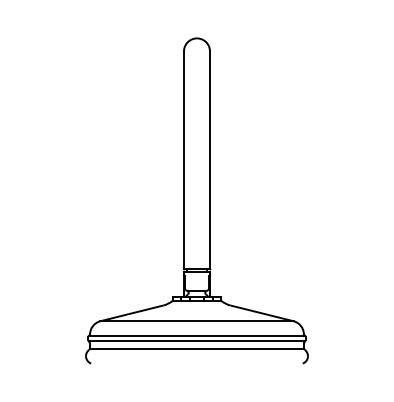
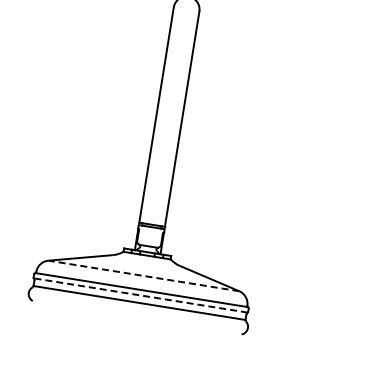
line: (196, 321) -> (143, 276), solid -> dashed
line: (196, 341) -> (140, 295), solid -> dashed

